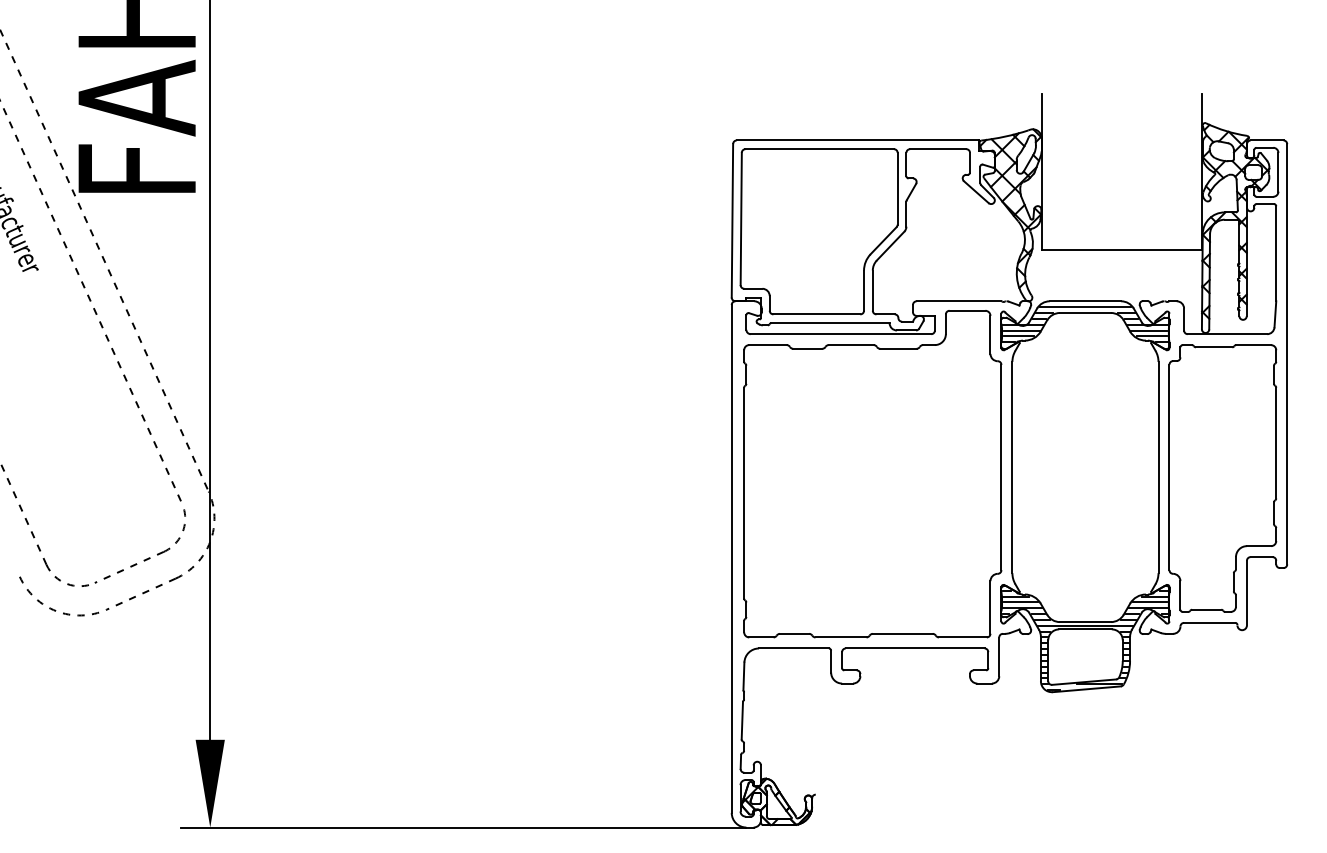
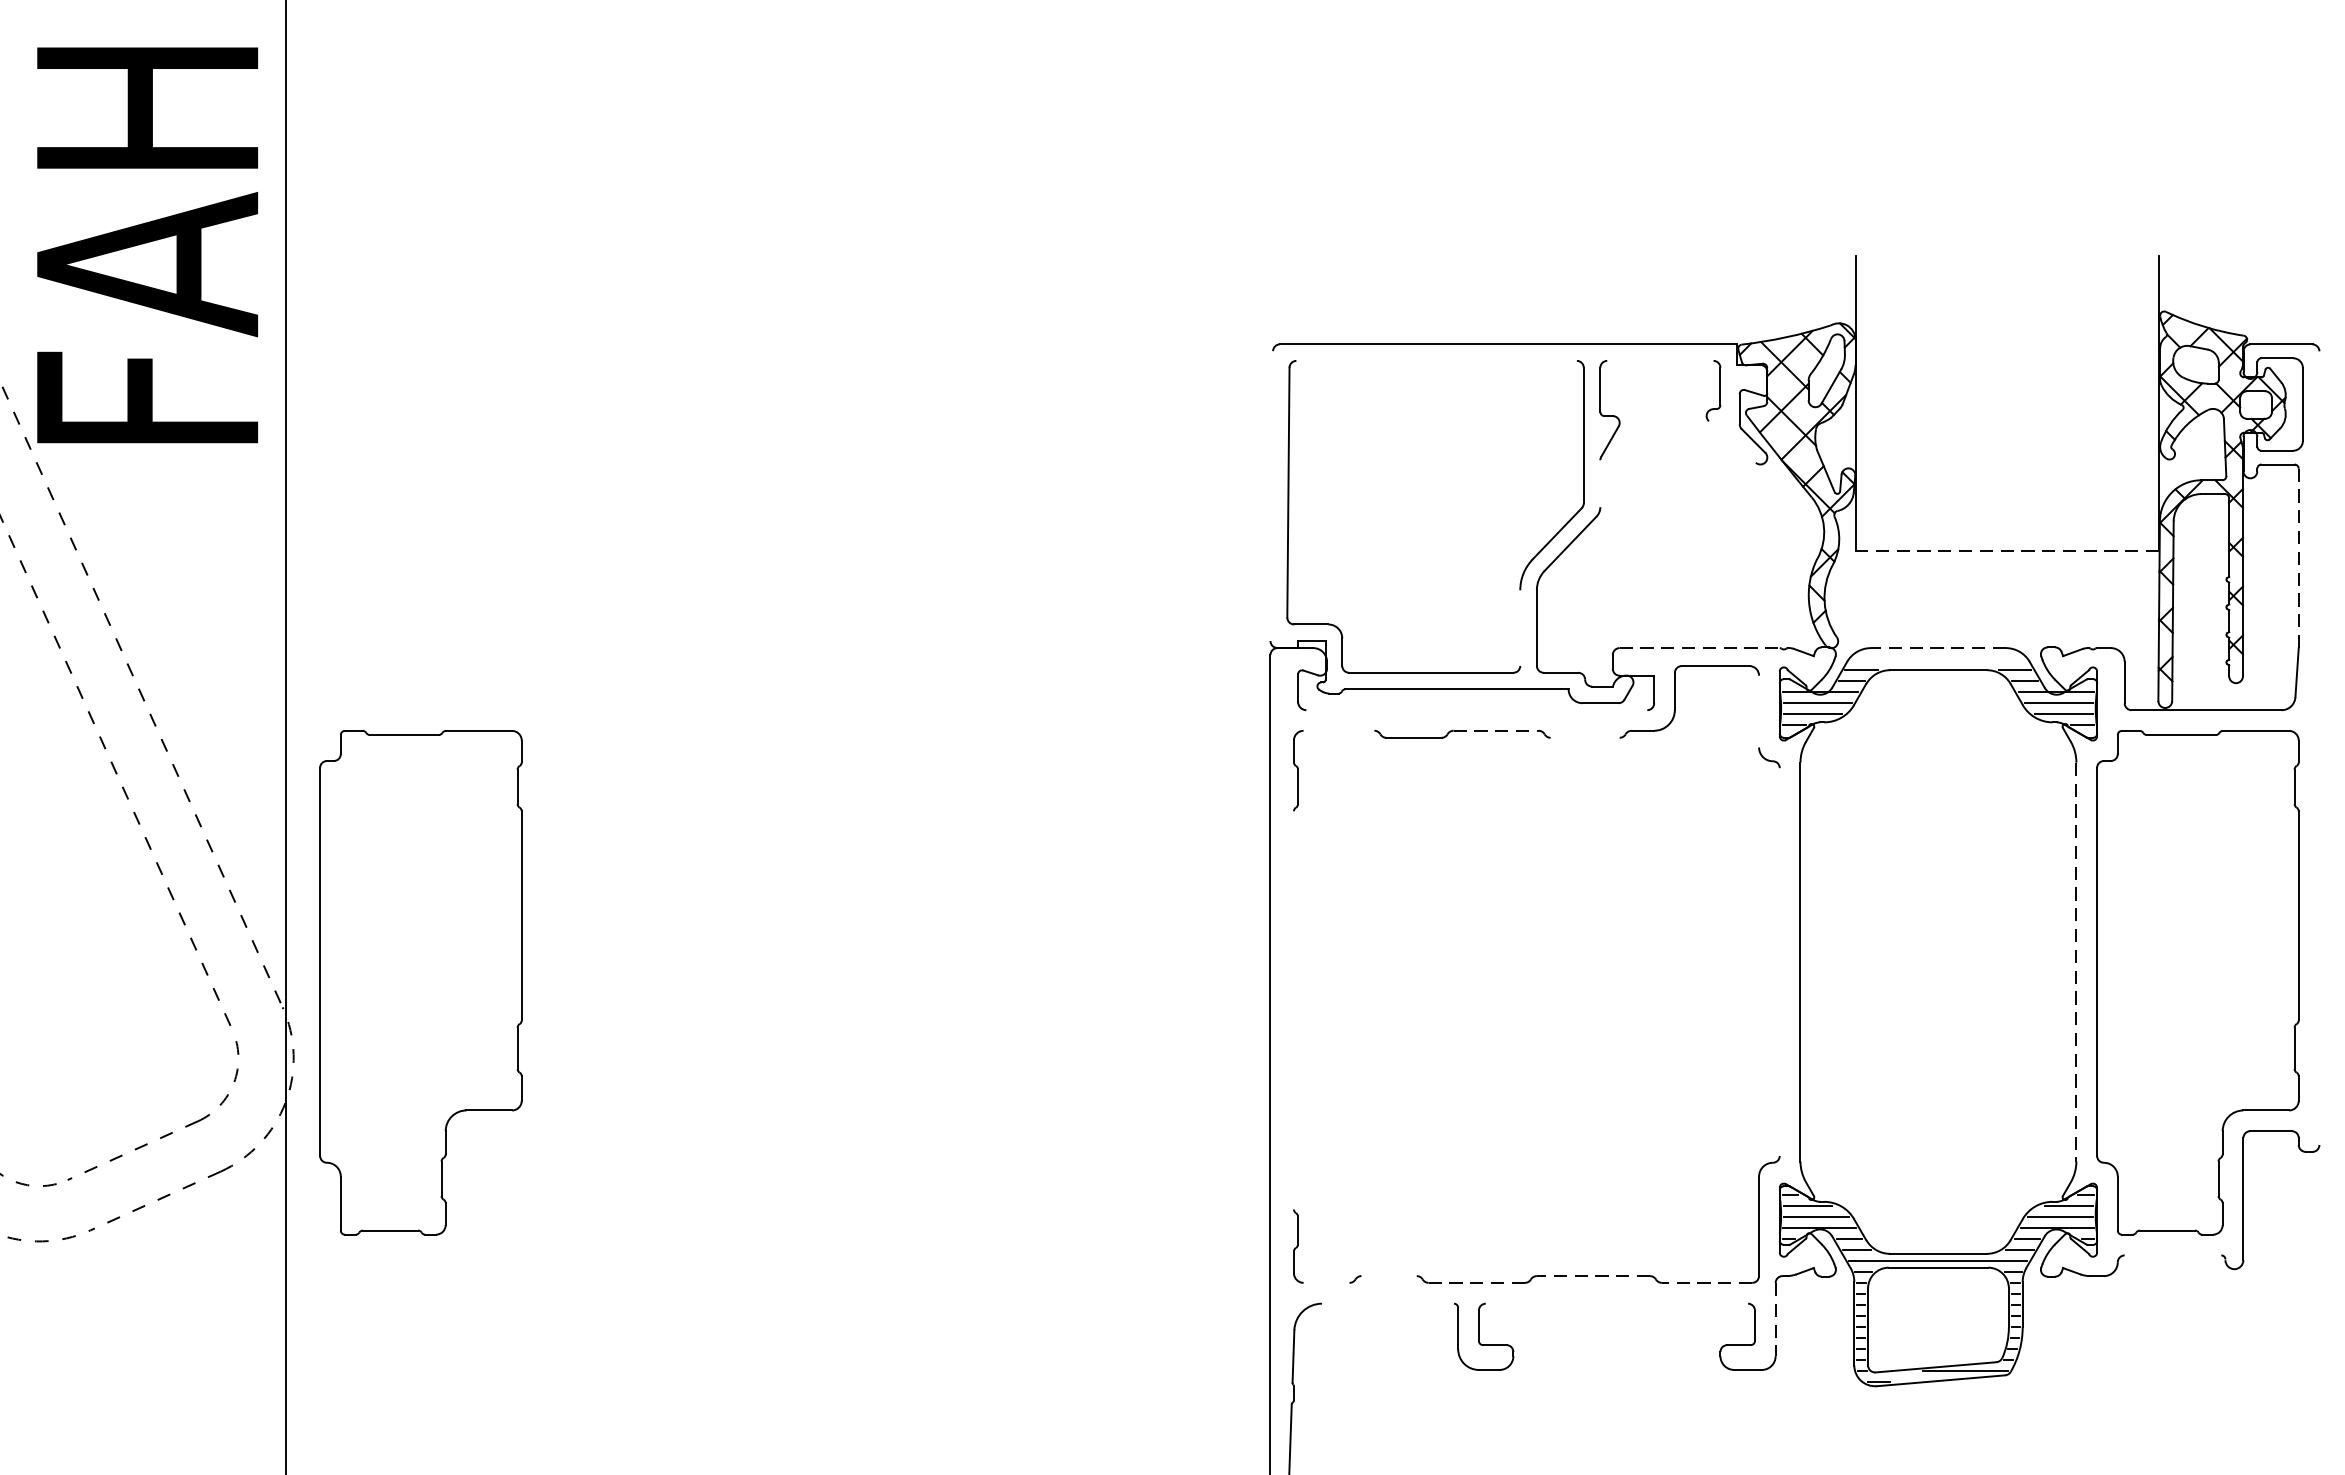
line: (819, 149) -> (1436, 361), removed
line: (938, 149) -> (1660, 361), removed
line: (975, 192) -> (1730, 442), removed
line: (906, 213) -> (1600, 482), removed
line: (732, 220) -> (1271, 495), removed
line: (1121, 250) -> (2006, 552), solid -> dashed
line: (1276, 253) -> (2299, 557), solid -> dashed
line: (864, 290) -> (1521, 627), removed
line: (959, 301) -> (1700, 648), solid -> dashed
line: (1085, 301) -> (1938, 648), solid -> dashed
line: (1084, 307) -> (1936, 659), removed
line: (840, 334) -> (1475, 710), removed
line: (990, 334) -> (1759, 710), removed
line: (767, 345) -> (1337, 731), removed
line: (851, 345) -> (1496, 731), solid -> dashed
line: (898, 348) -> (1585, 737), removed
line: (1287, 354) -> (2319, 748), removed
line: (1001, 467) -> (1779, 961), removed
line: (1158, 467) -> (2076, 961), solid -> dashed
part: (281, 478) -> (420, 982), added
line: (744, 492) -> (1294, 1009), removed
line: (1209, 622) -> (2172, 1254), removed
line: (794, 633) -> (1388, 1275), removed
line: (902, 633) -> (1592, 1275), solid -> dashed
line: (761, 637) -> (1326, 1282), removed
line: (841, 637) -> (1477, 1282), solid -> dashed
line: (962, 637) -> (1706, 1282), solid -> dashed
line: (793, 648) -> (1387, 1303), removed
line: (914, 648) -> (1615, 1303), removed
line: (999, 657) -> (1776, 1320), solid -> dashed

